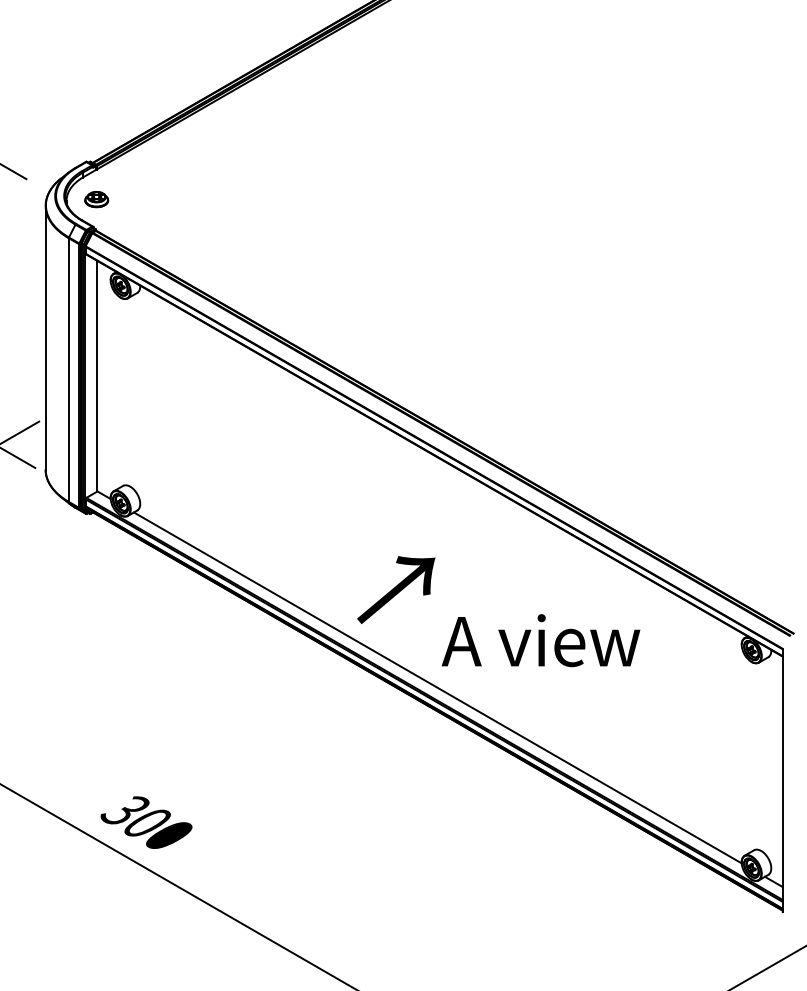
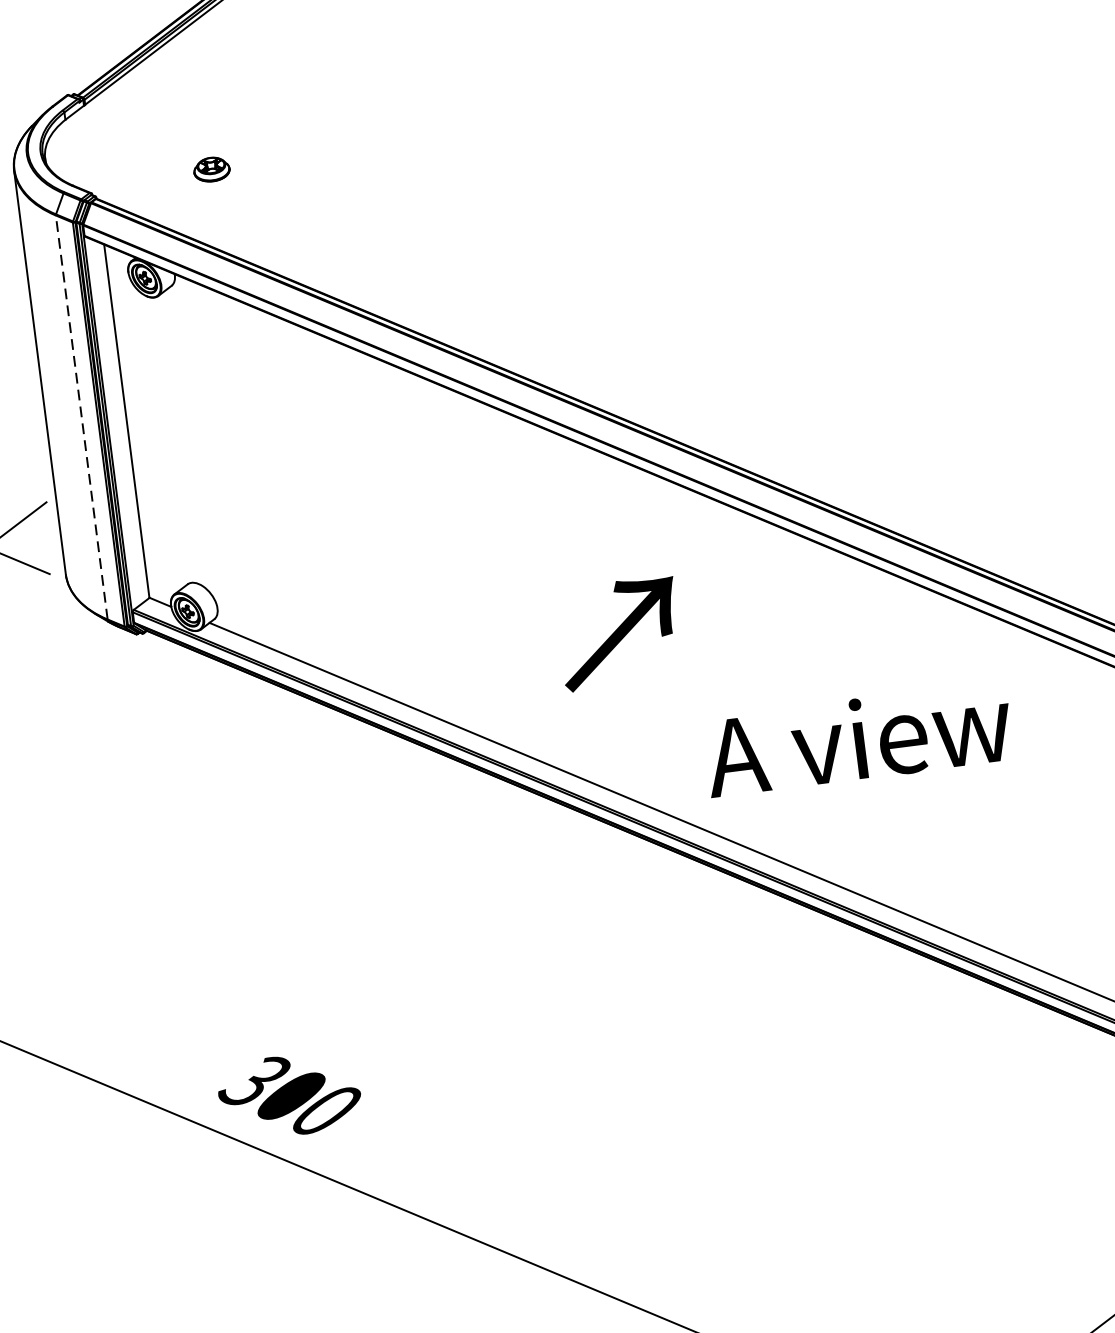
part: (96, 199) -> (211, 169), moved
line: (68, 370) -> (81, 418), solid -> dashed
text: (396, 589) -> (619, 632), moved

